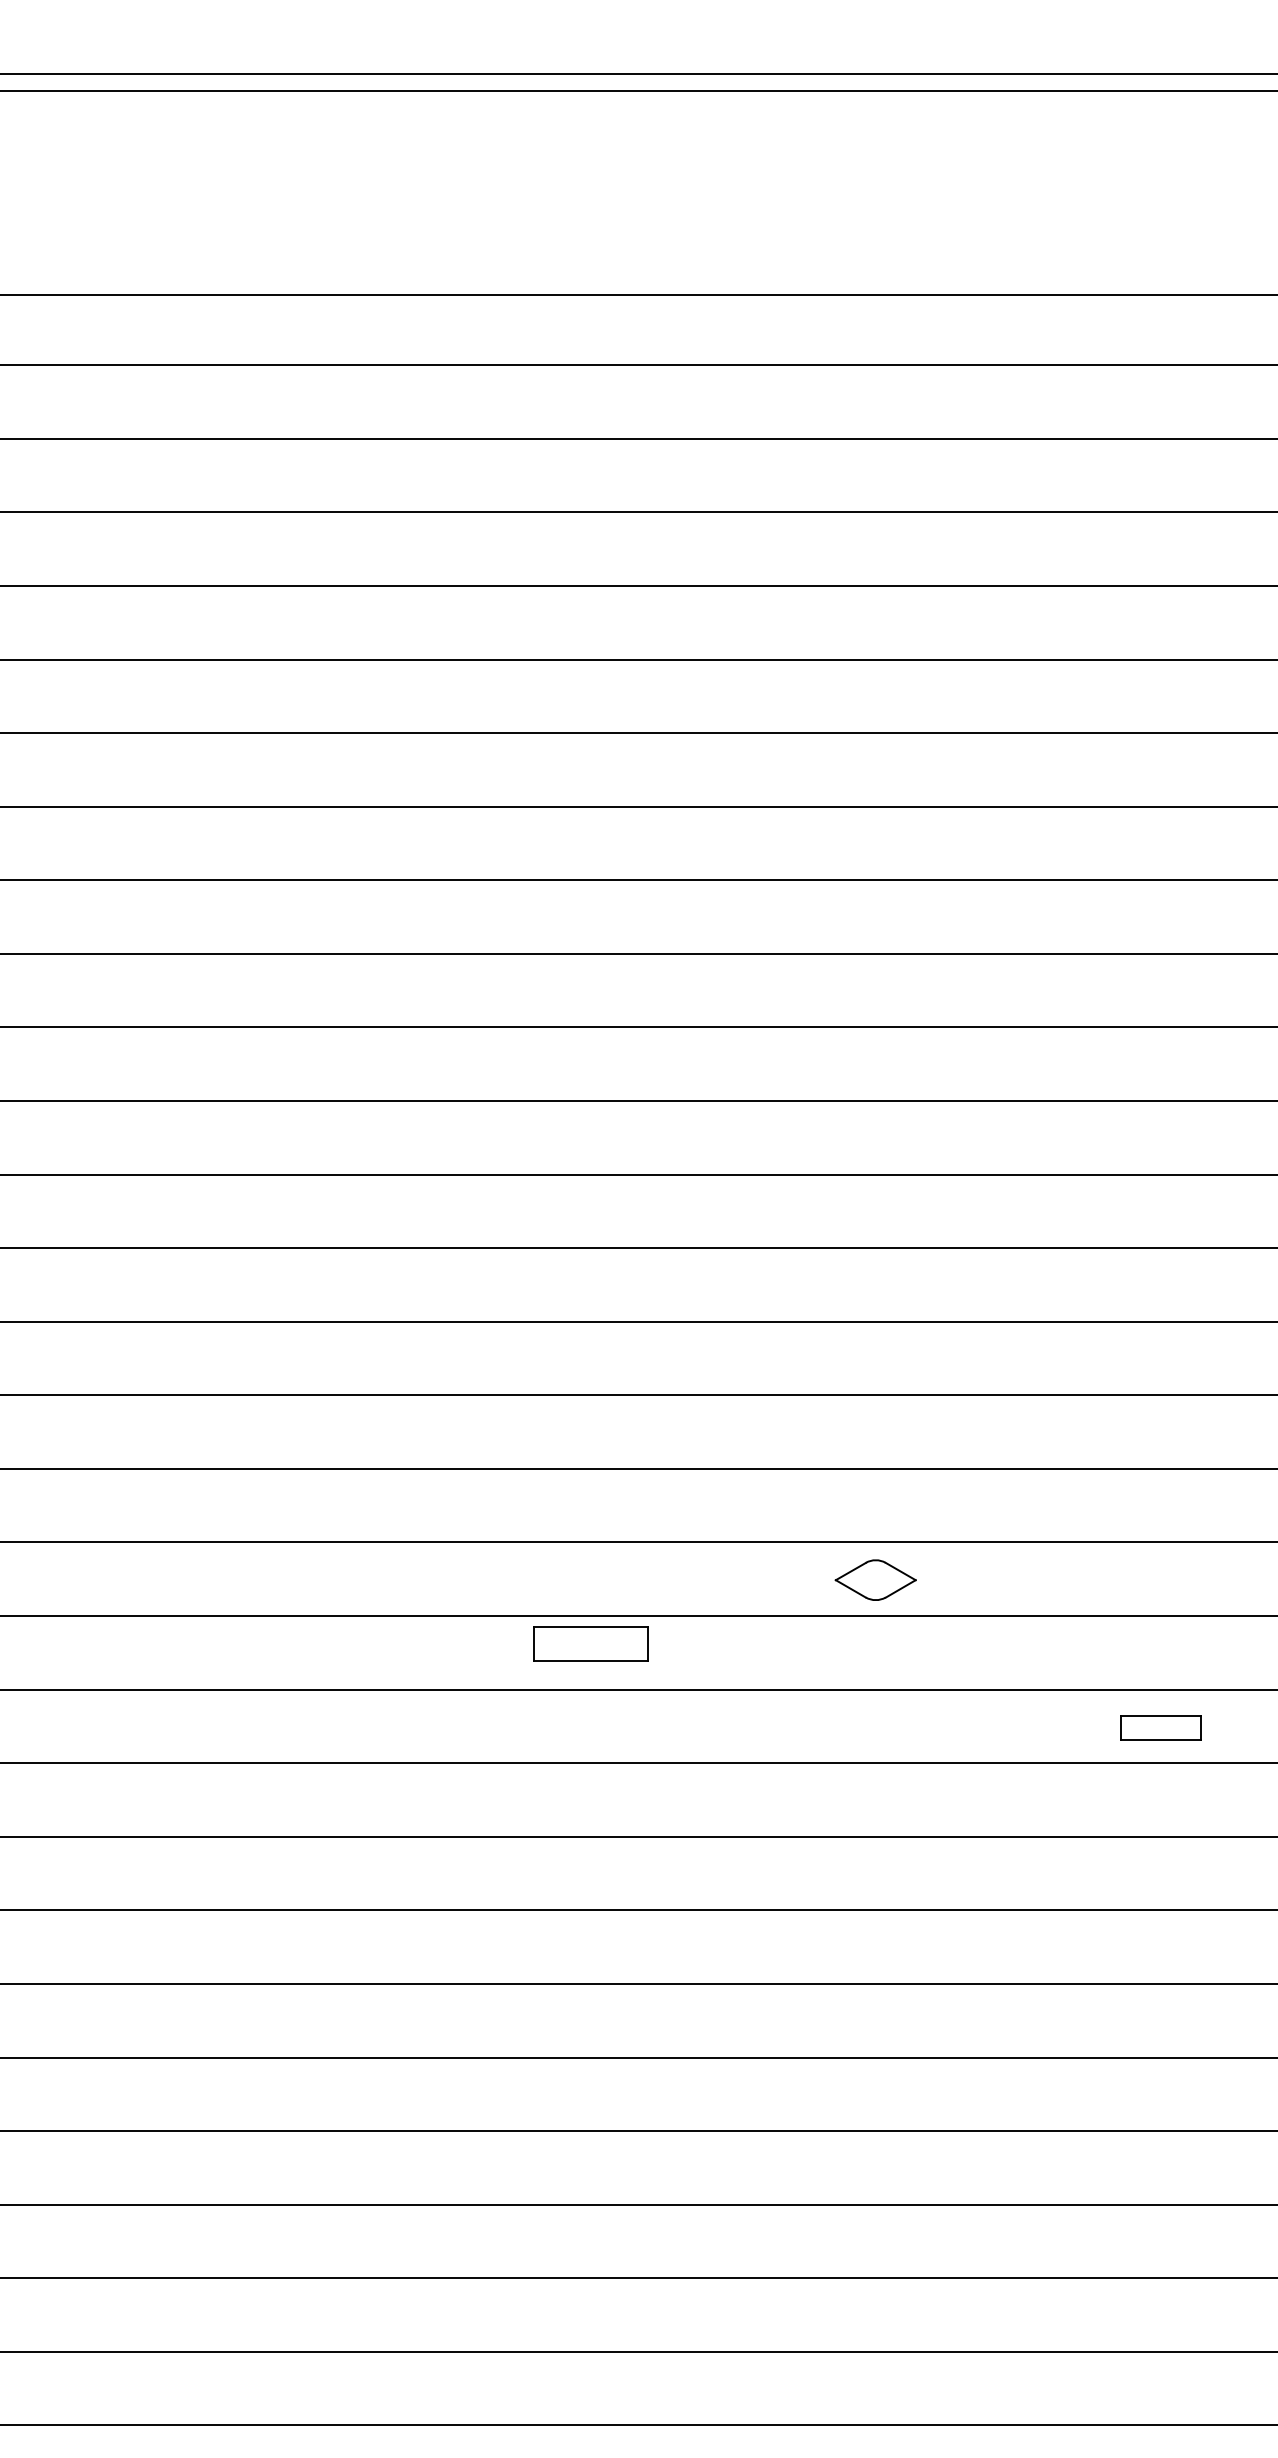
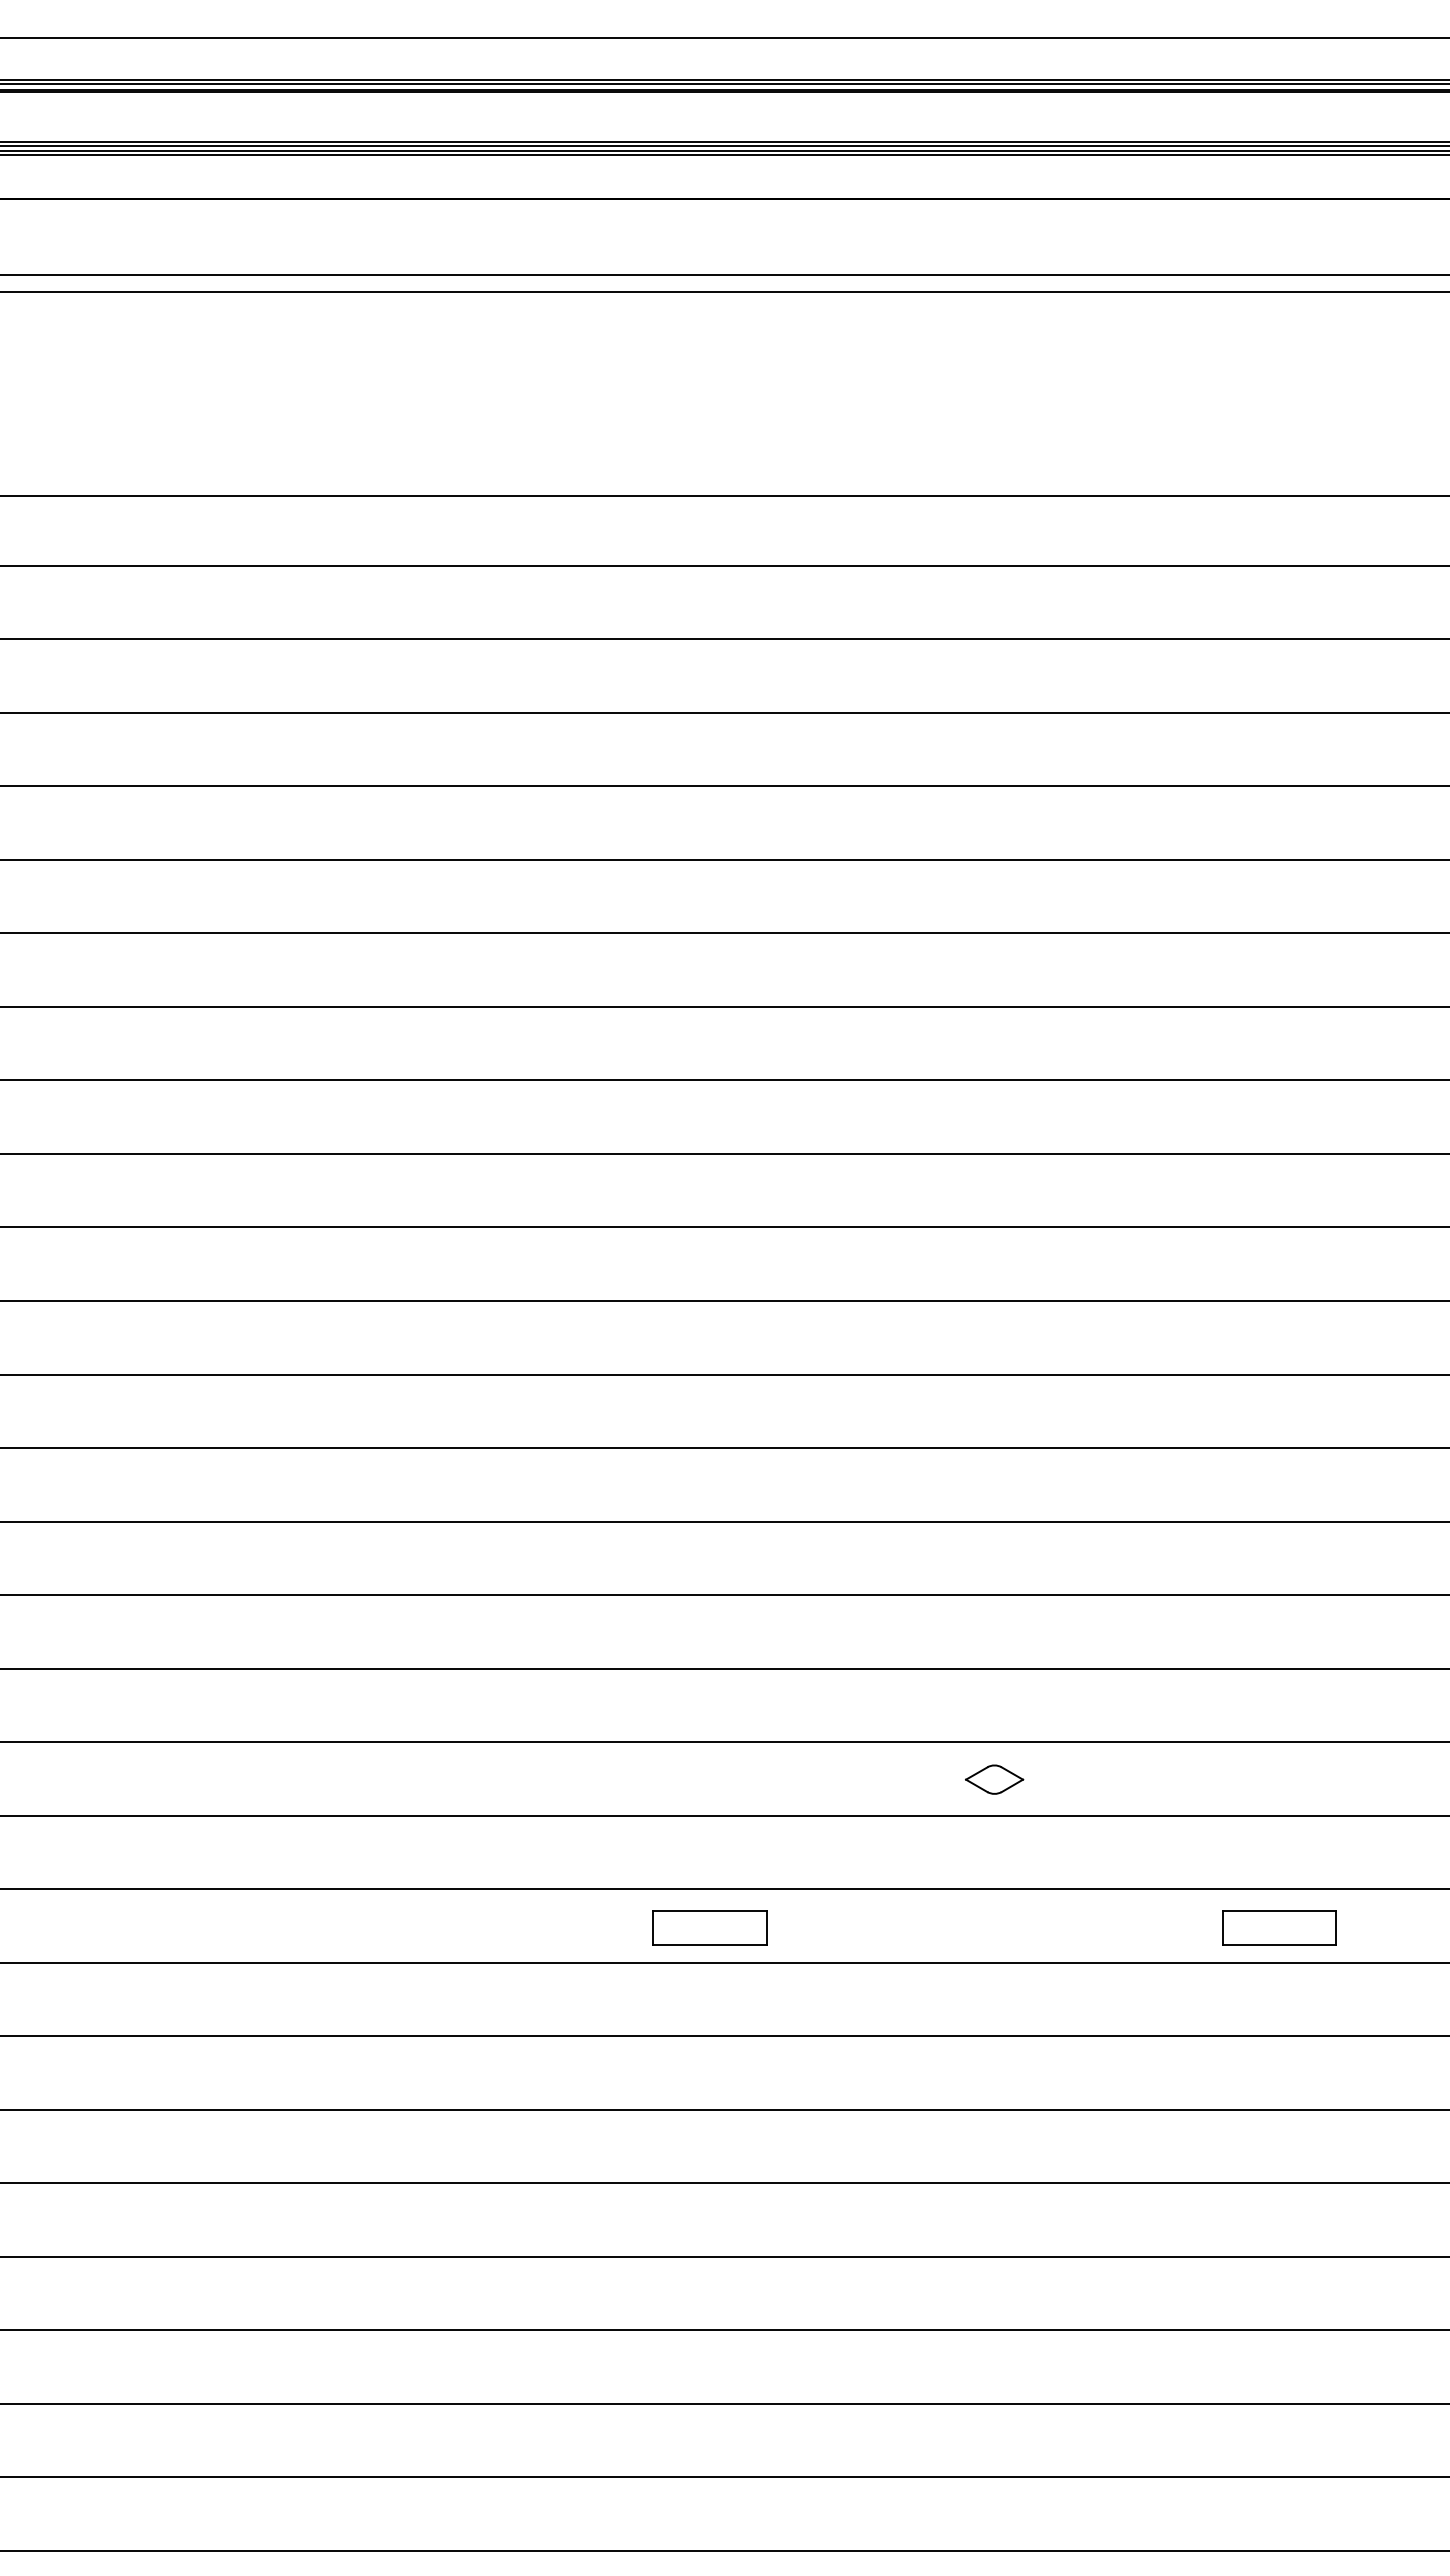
part: (875, 1579) -> (994, 1779), size x0.71
part: (590, 1643) -> (709, 1927), moved
part: (1161, 1728) -> (1279, 1927), size x1.43

